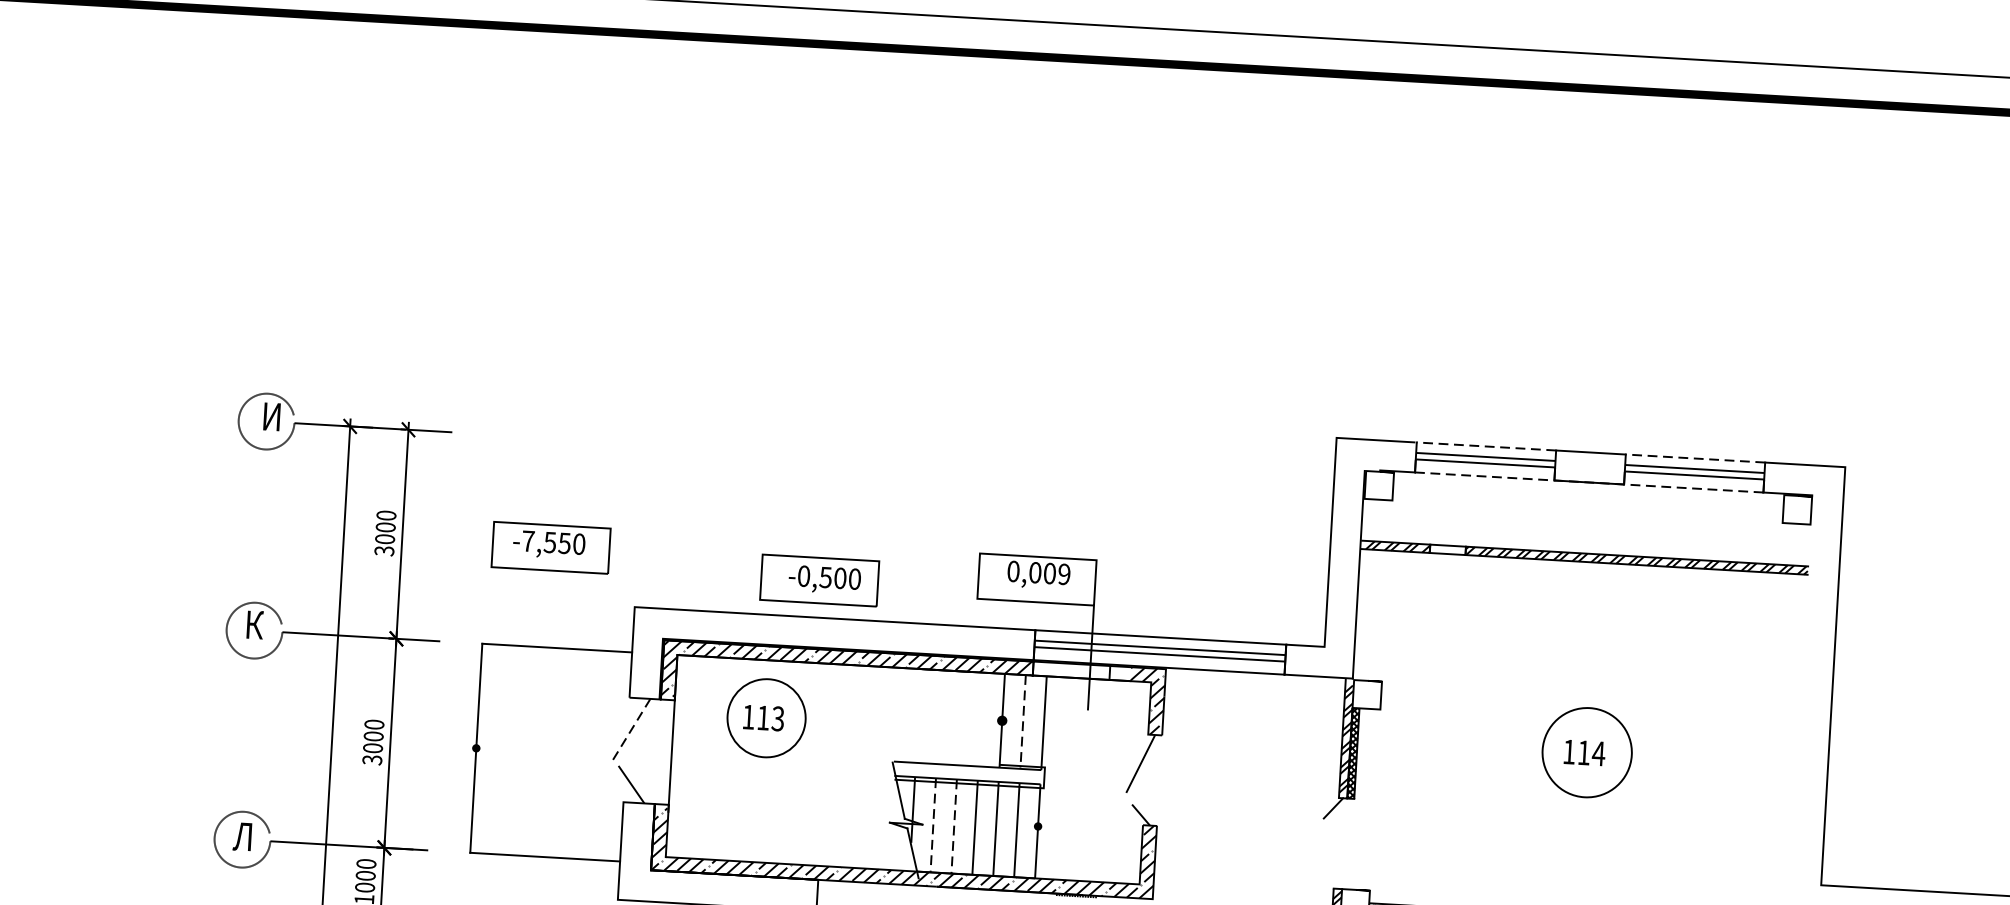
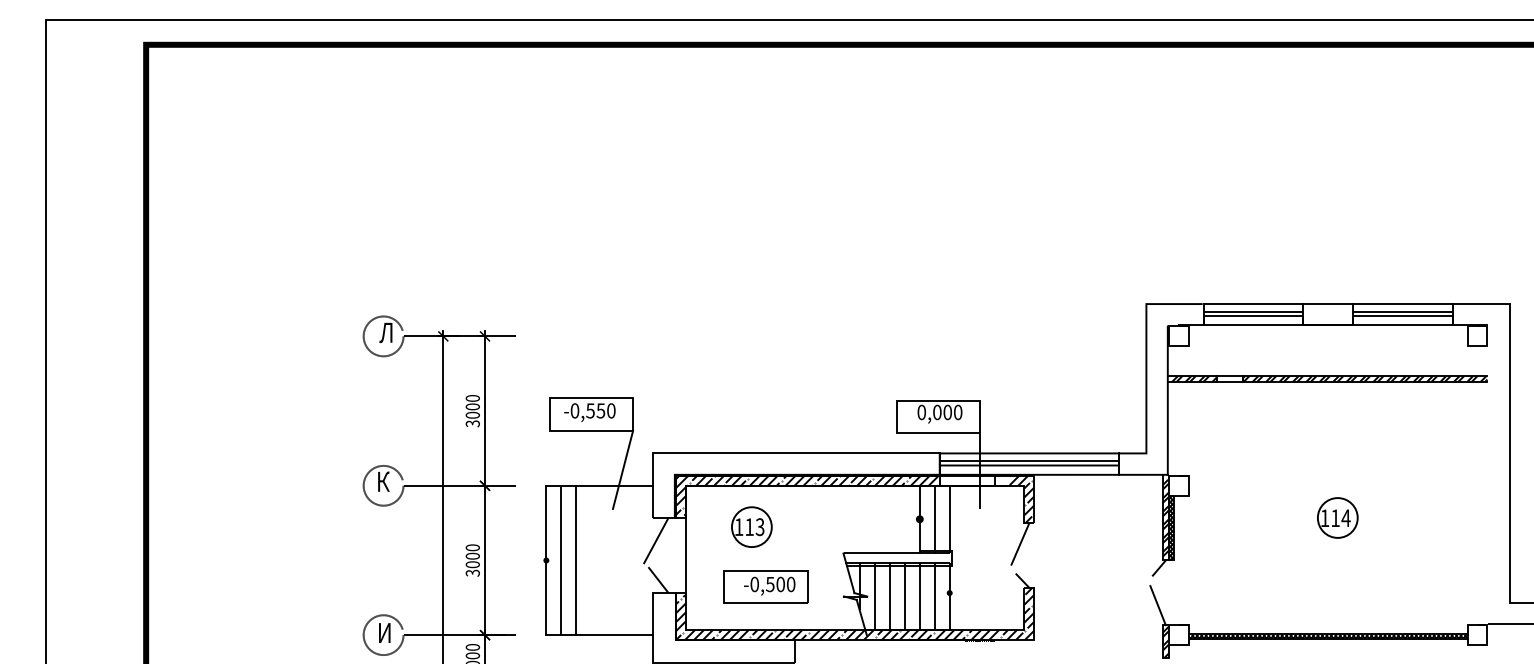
text: (269, 416) -> (385, 332), И -> Л
line: (1486, 447) -> (1253, 304), dashed -> solid
line: (1694, 459) -> (1402, 304), dashed -> solid
line: (1589, 482) -> (1328, 325), dashed -> solid
text: (527, 540) -> (574, 410), -7,550 -> -0,550
text: (1063, 574) -> (957, 412), 0,009 -> 0,000
part: (818, 579) -> (765, 586), moved
line: (590, 627) -> (622, 469), added
circle: (766, 718) -> (751, 527), size x0.71
line: (1022, 722) -> (934, 519), dashed -> solid
line: (630, 730) -> (655, 541), dashed -> solid
line: (497, 749) -> (561, 560), added
line: (518, 750) -> (576, 560), added
circle: (1586, 751) -> (1337, 517), size x0.62
line: (933, 825) -> (875, 596), dashed -> solid
line: (953, 826) -> (889, 596), dashed -> solid
text: (242, 837) -> (383, 633), Л -> И
line: (1327, 860) -> (1157, 605), added

